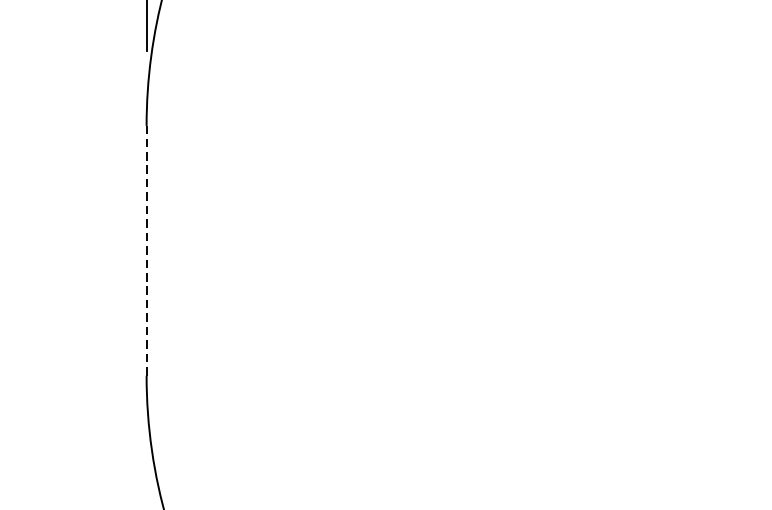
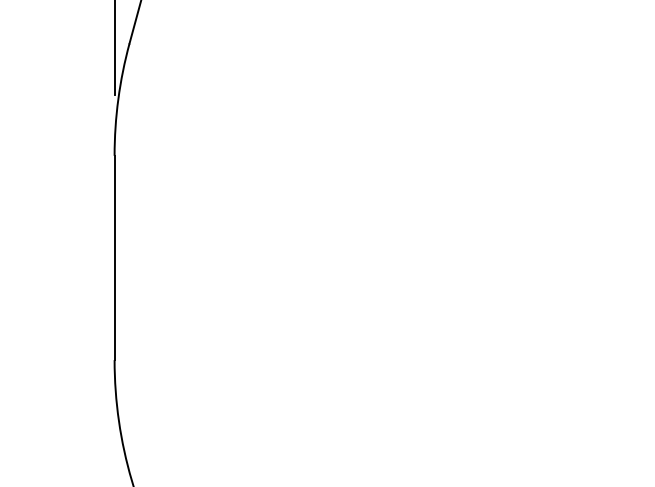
line: (146, 250) -> (114, 257), dashed -> solid

